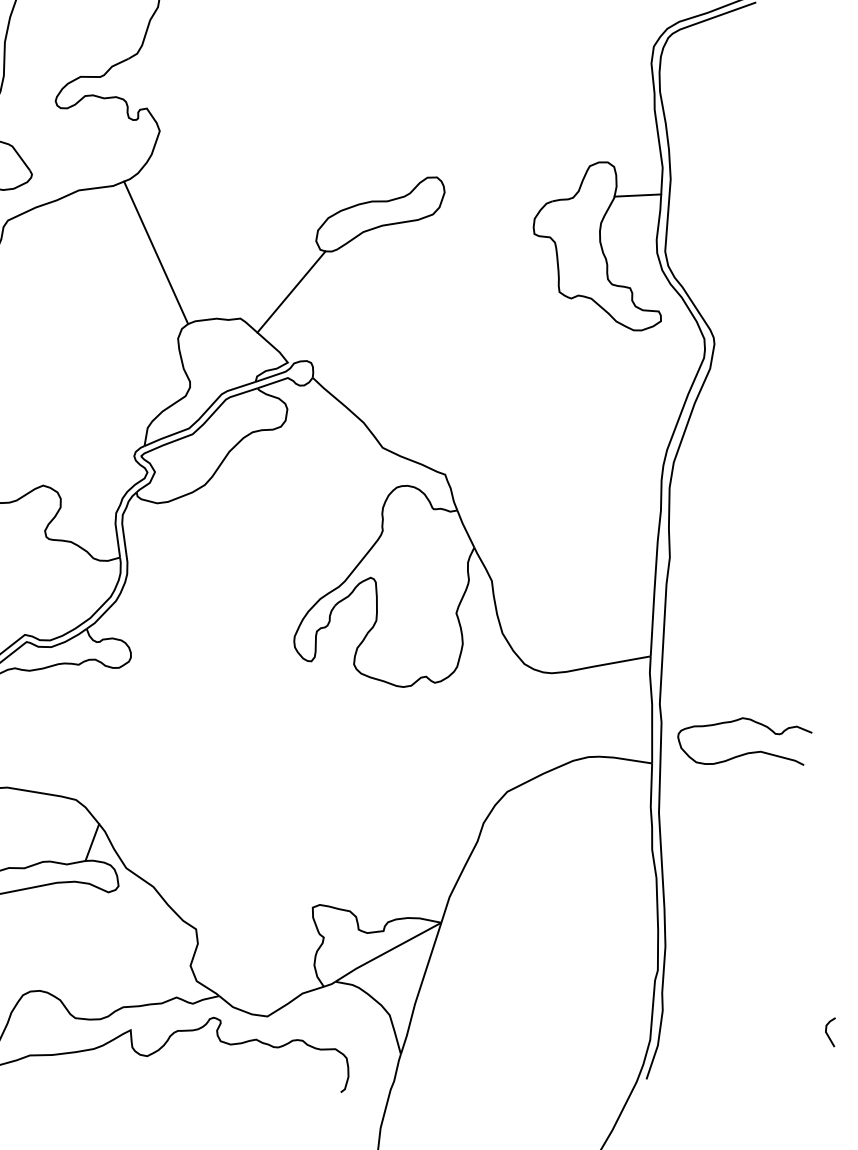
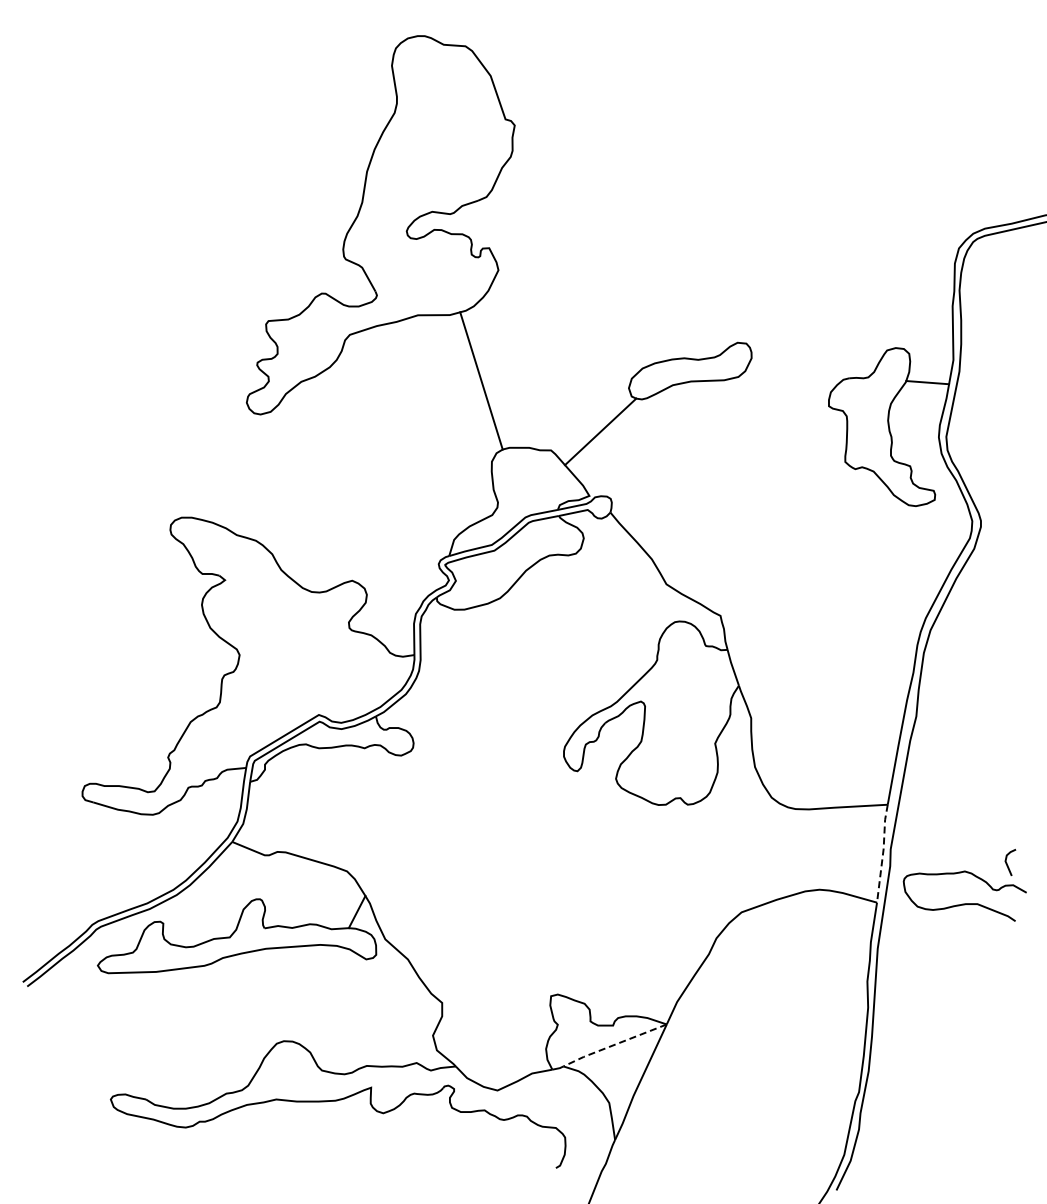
line: (652, 708) -> (883, 852), solid -> dashed
line: (387, 952) -> (614, 1045), solid -> dashed
line: (828, 1034) -> (1007, 863), moved

